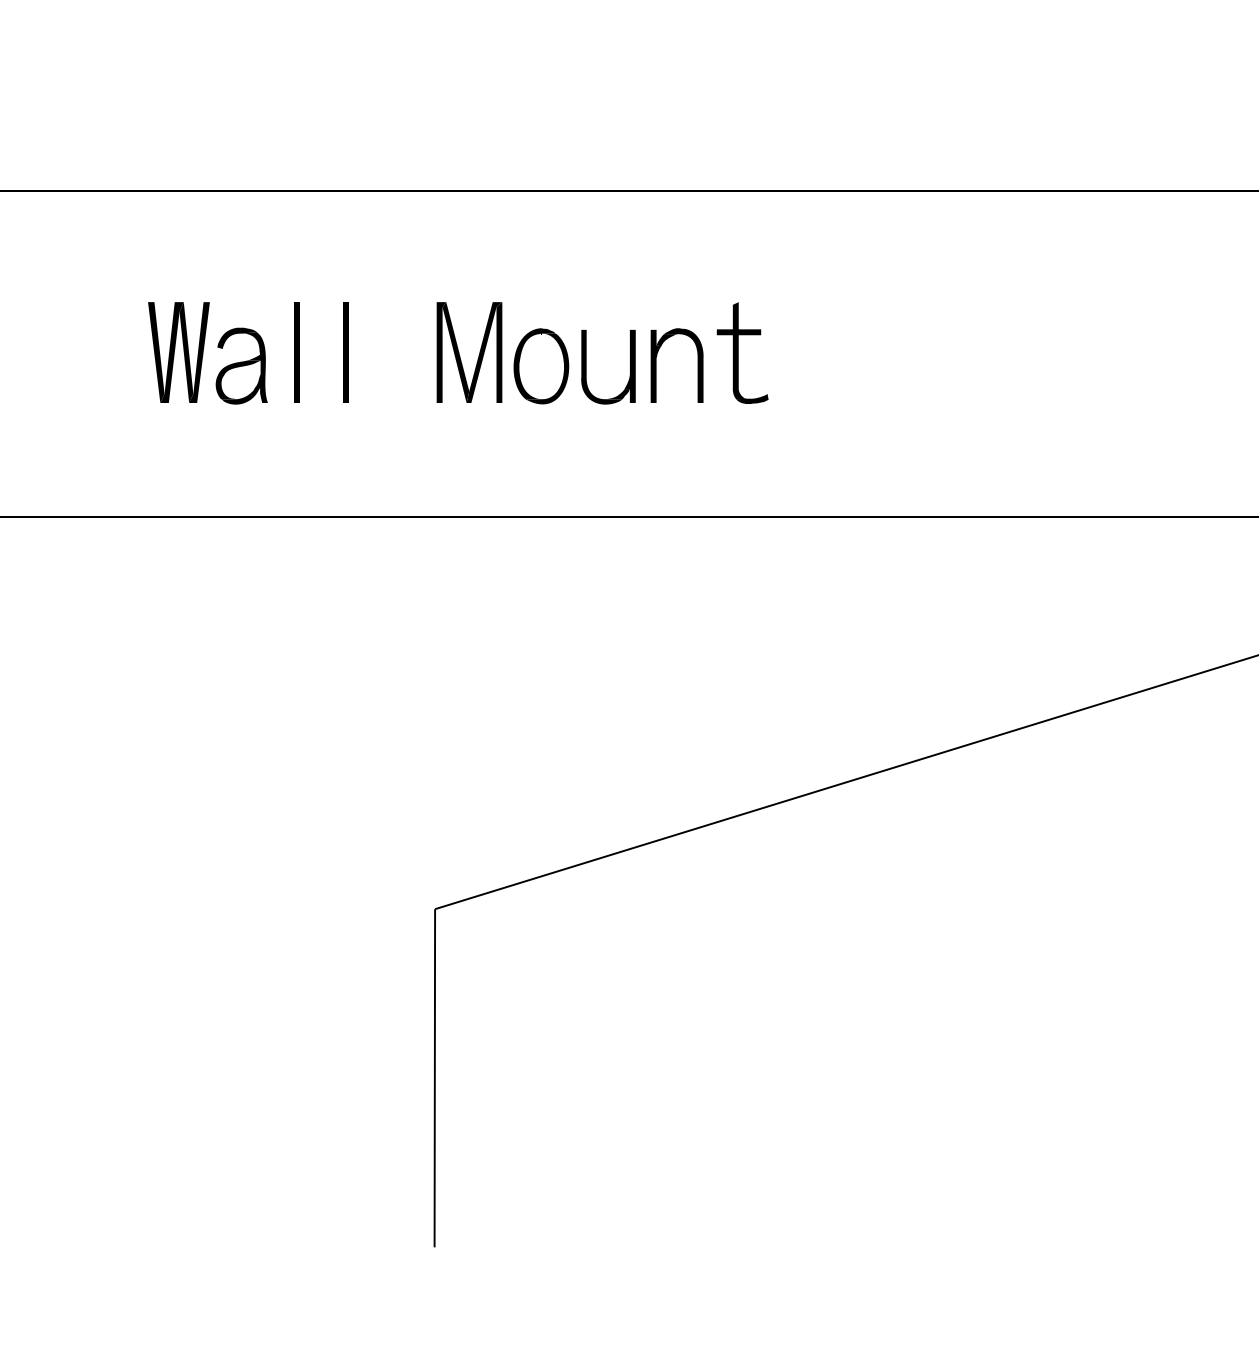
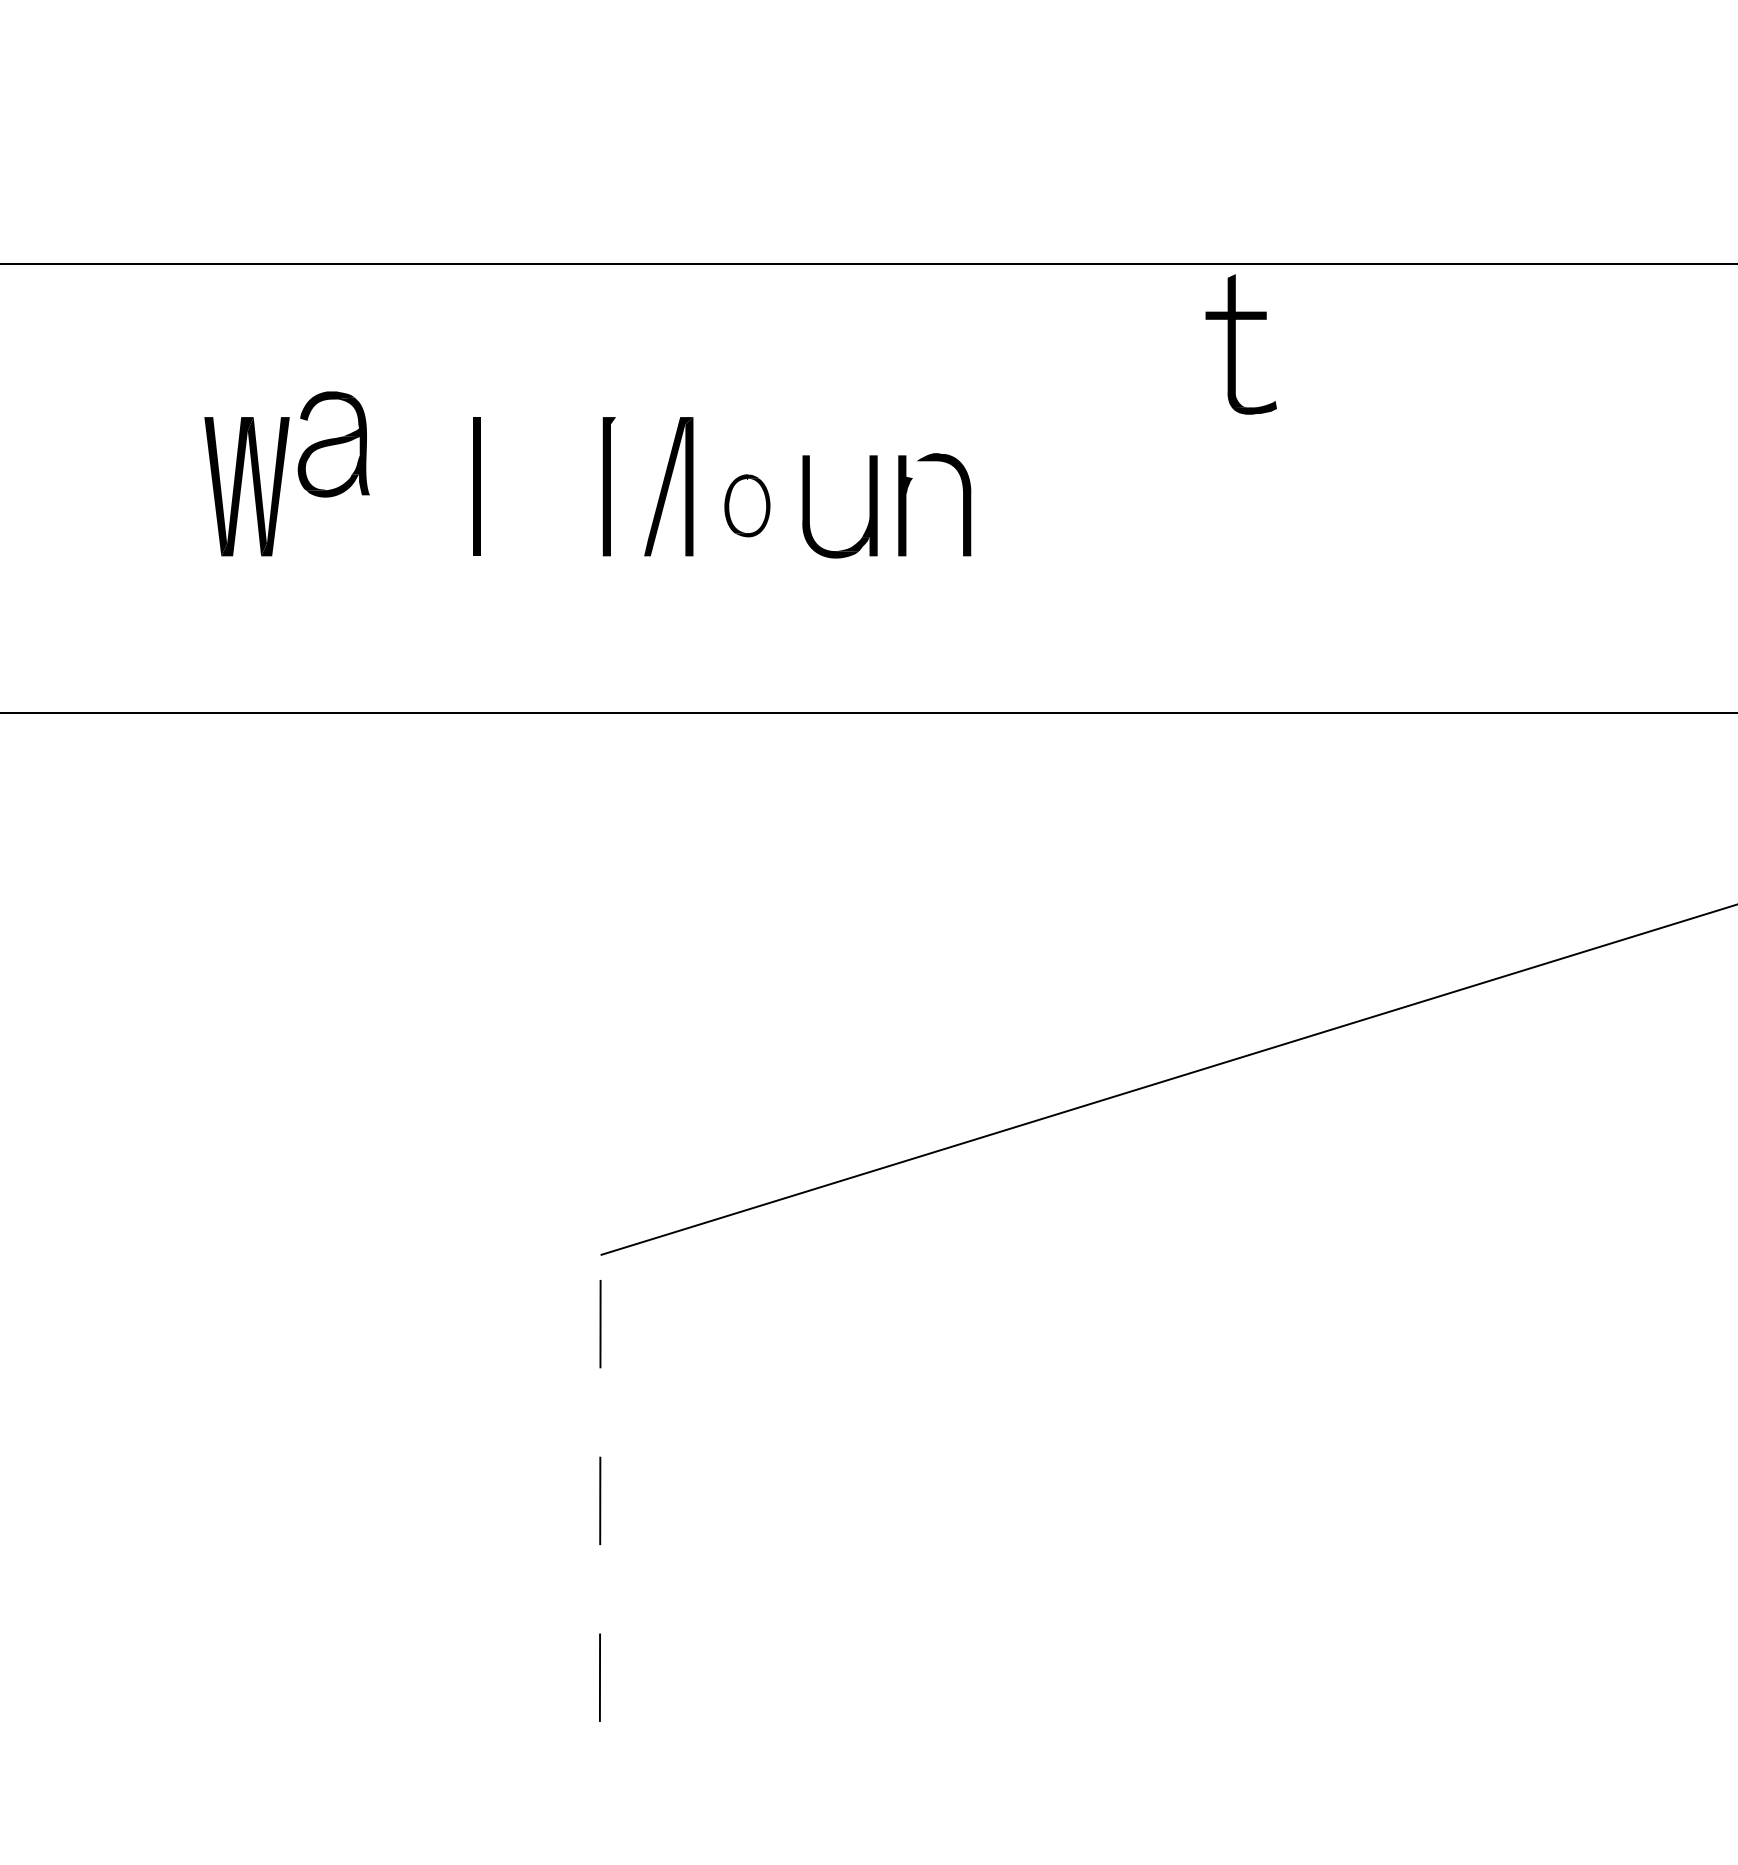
fill: (667, 340) -> (921, 469), removed
part: (296, 352) -> (409, 486), removed
fill: (455, 352) -> (628, 486), removed
part: (742, 353) -> (1240, 344), moved
part: (241, 366) -> (333, 444), moved
part: (541, 366) -> (747, 505), size x0.6
line: (434, 1078) -> (600, 1488), solid -> dashed

